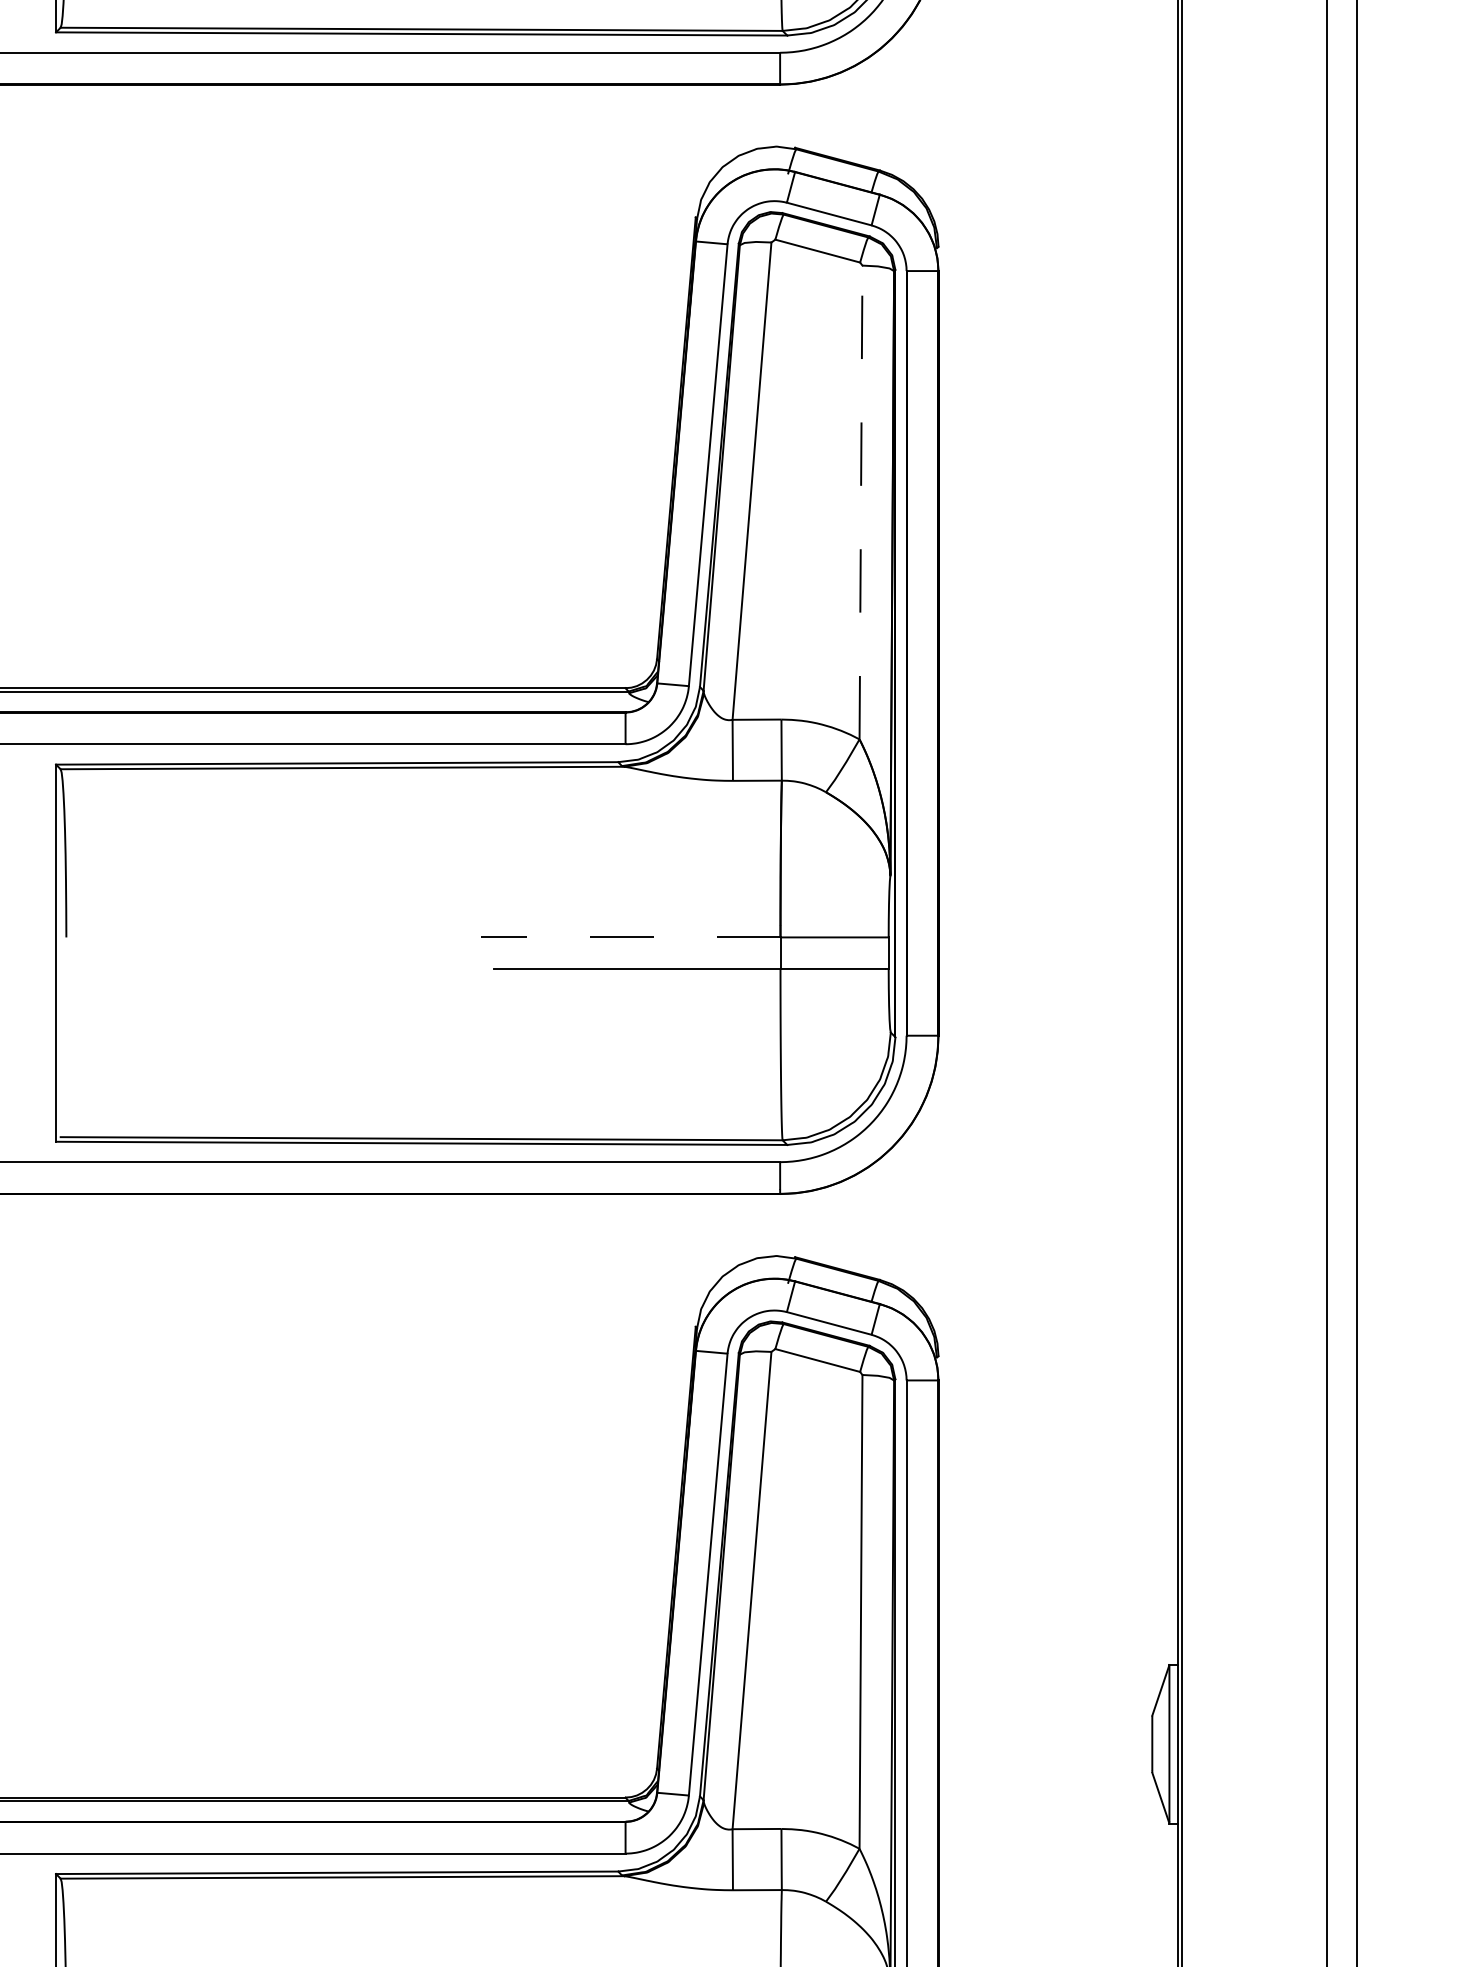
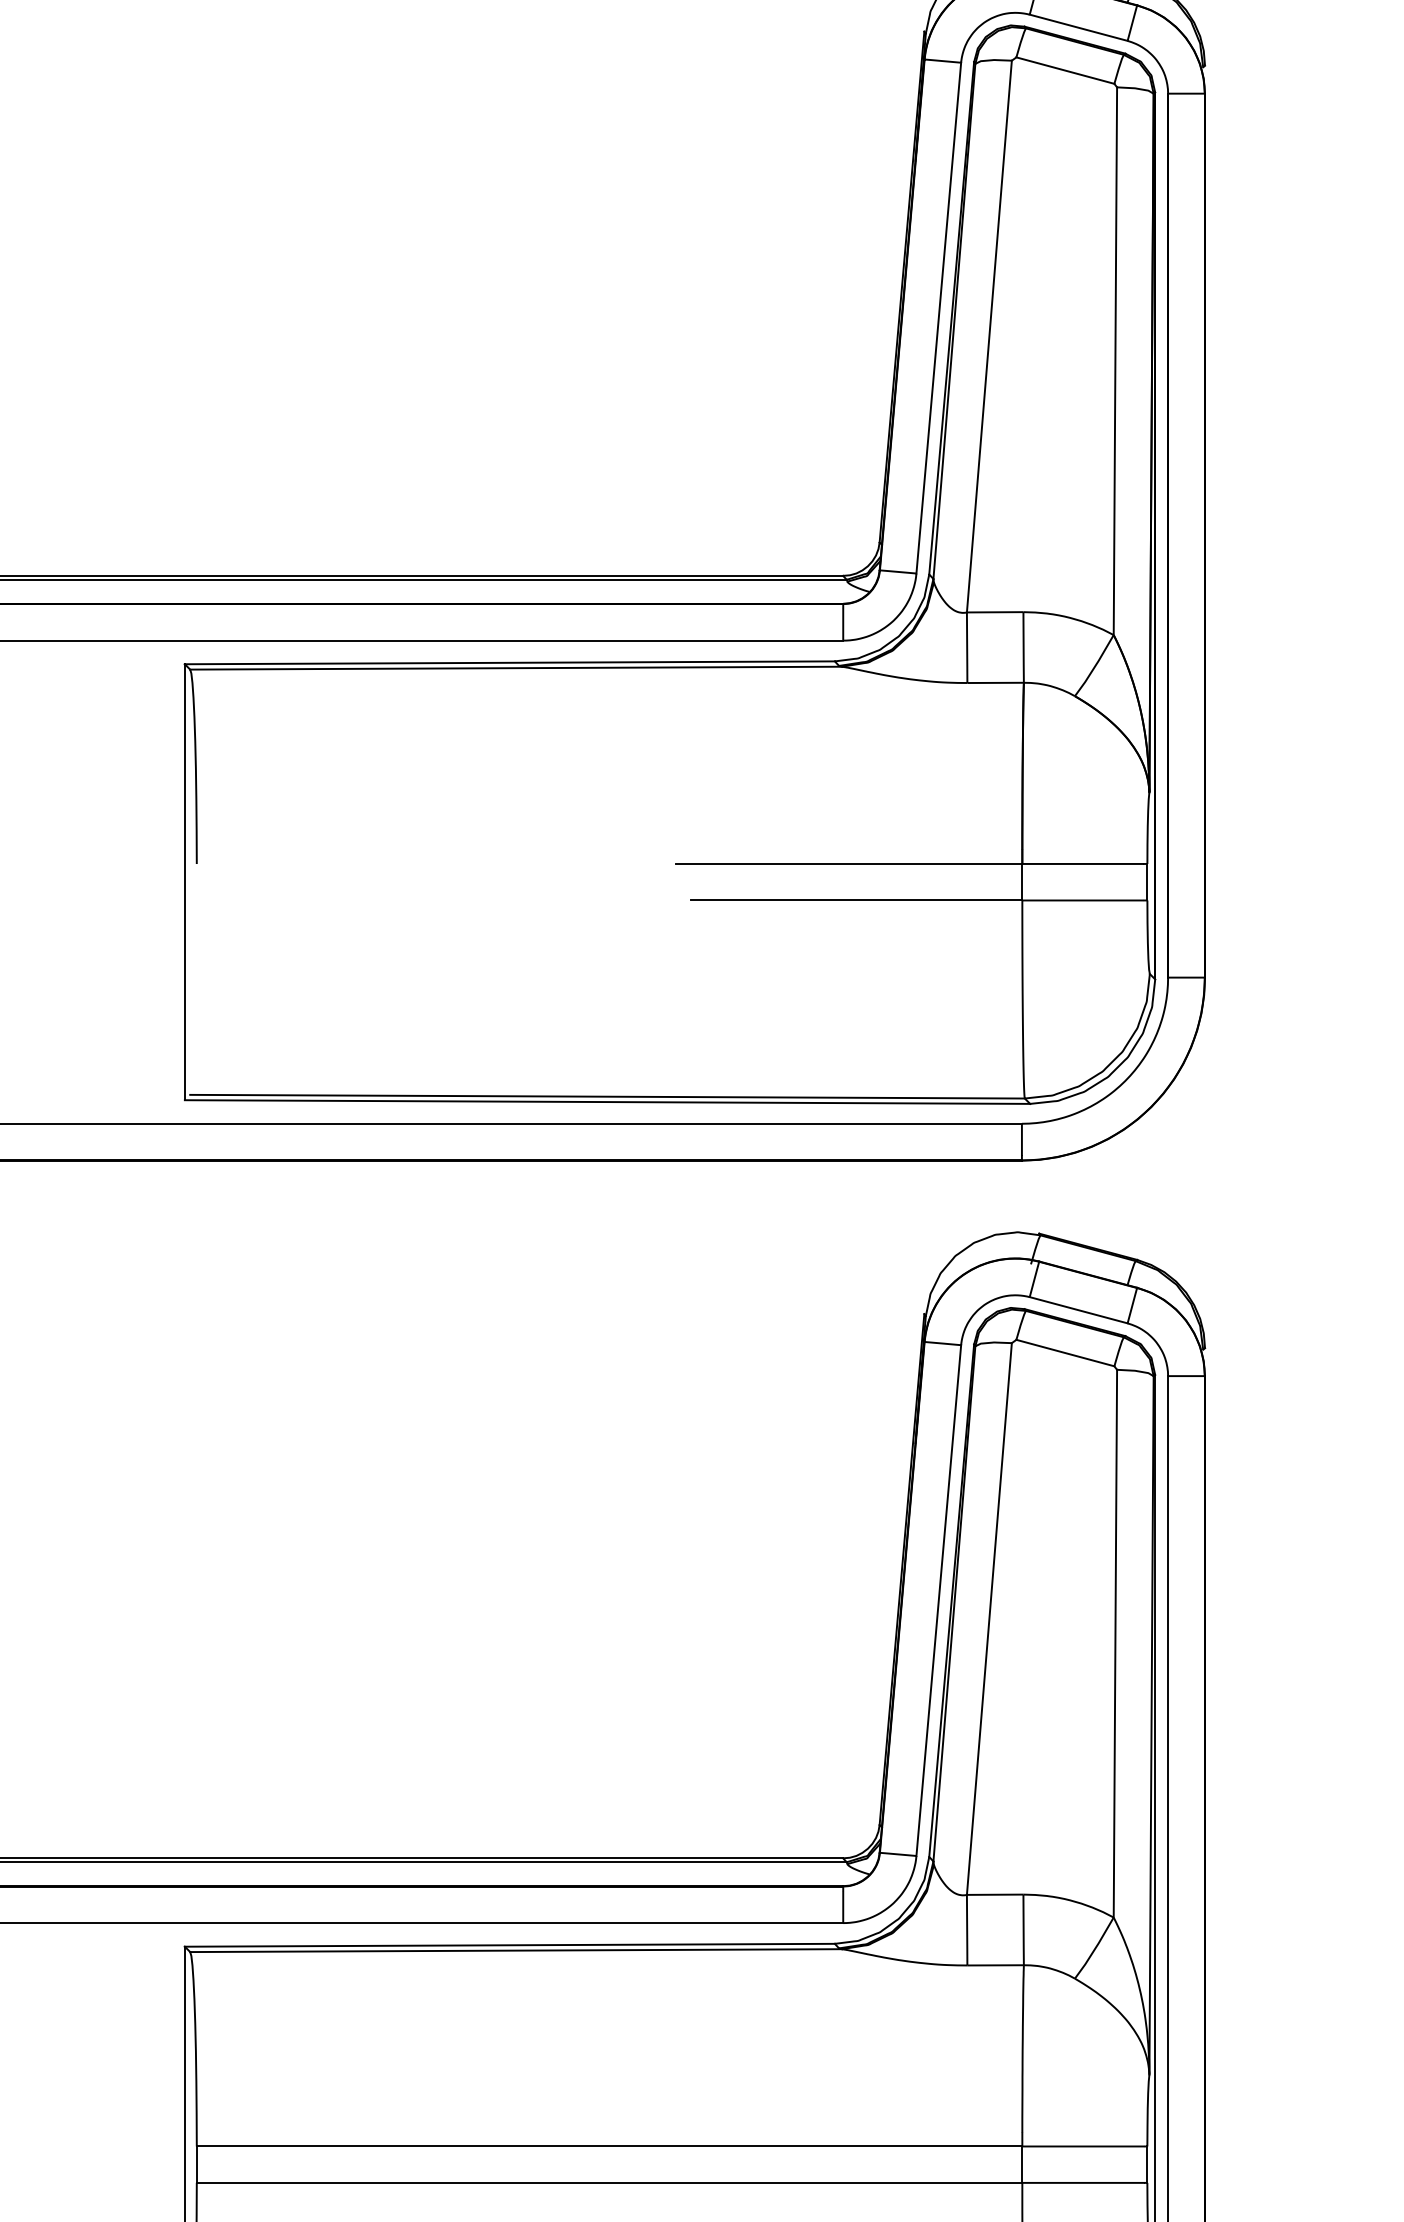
line: (861, 502) -> (1115, 361), dashed -> solid
line: (630, 937) -> (848, 864), dashed -> solid

